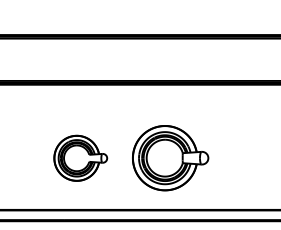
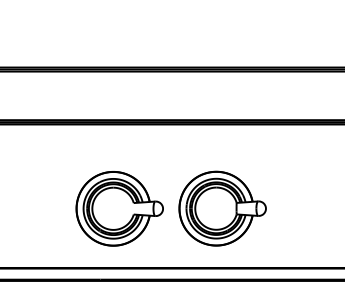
part: (80, 158) -> (119, 208), size x1.43

